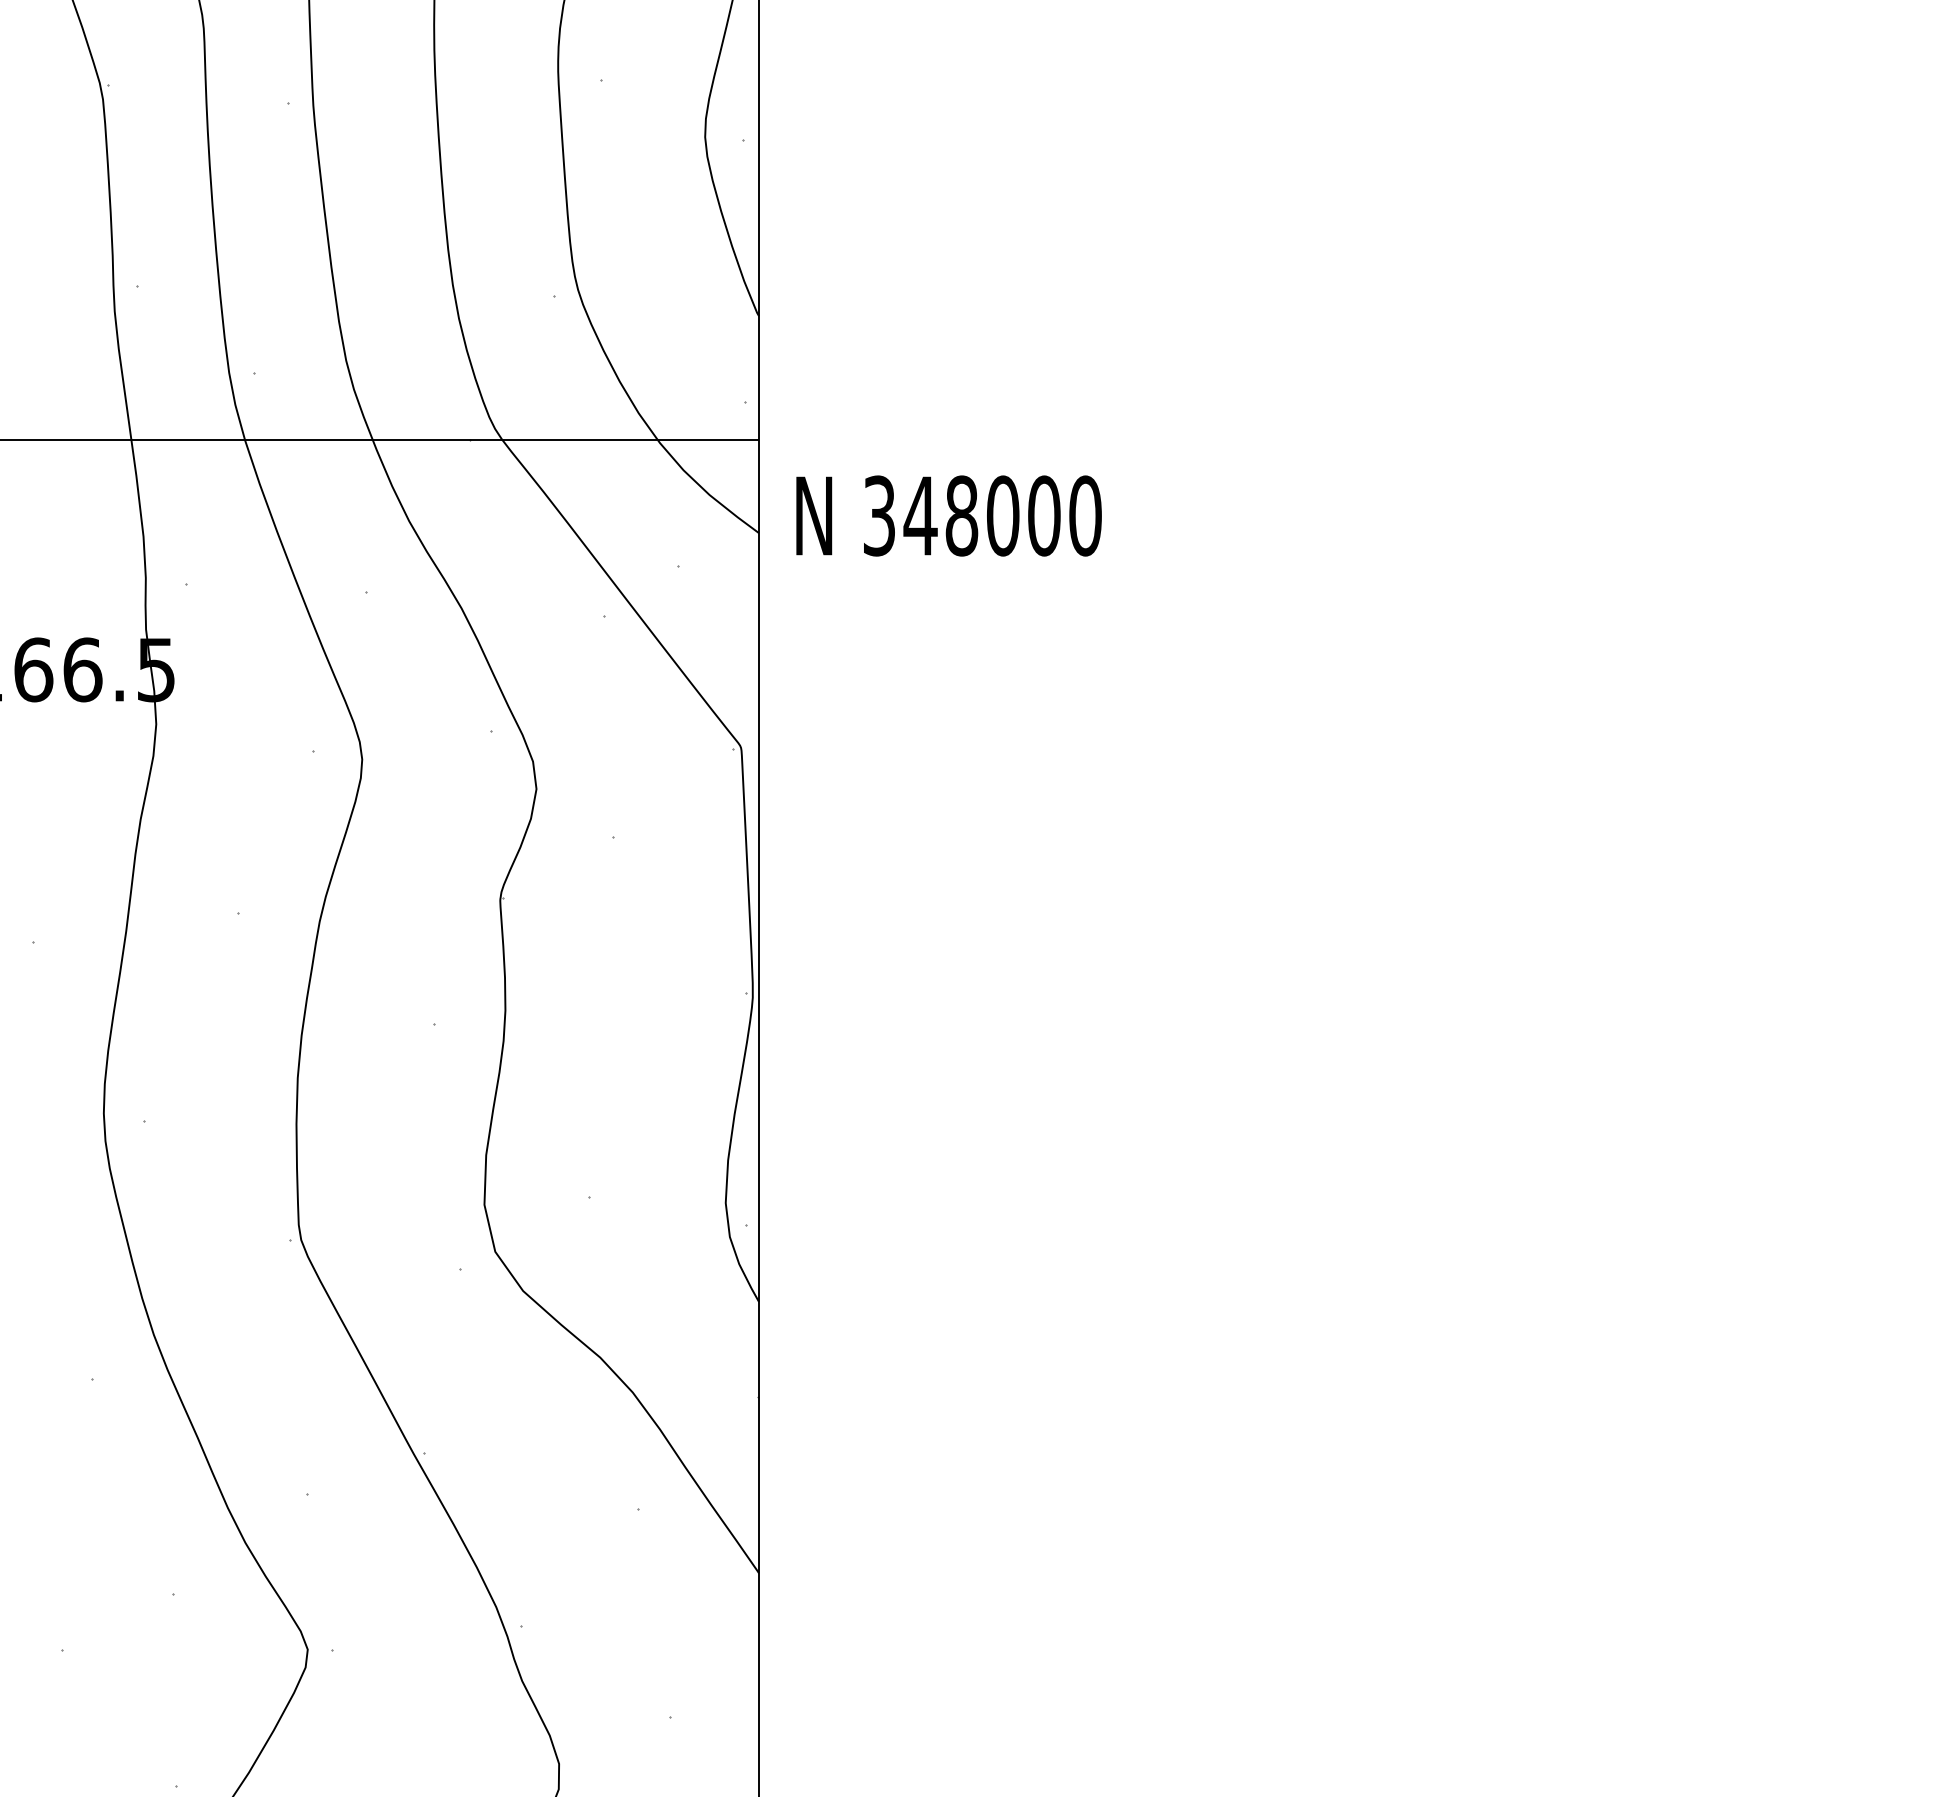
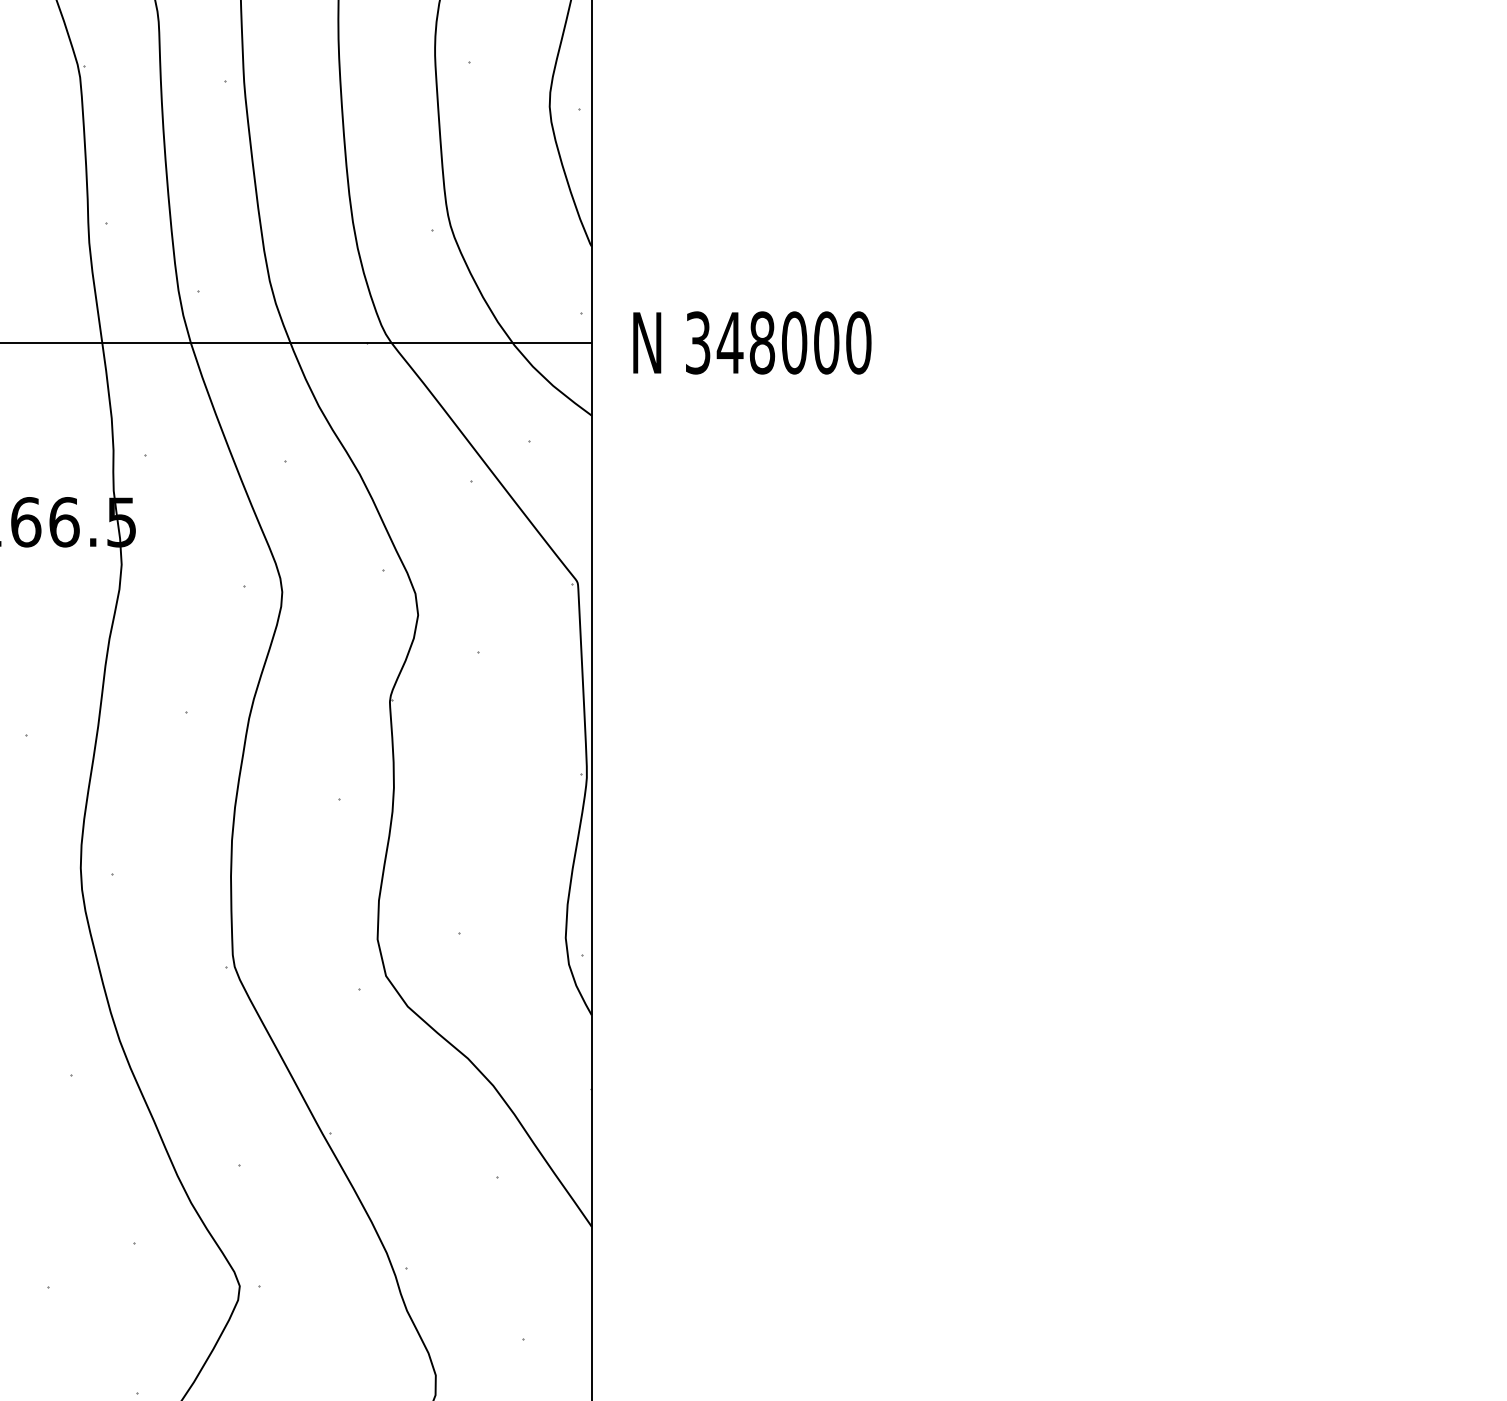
text: (948, 515) -> (751, 342), moved

